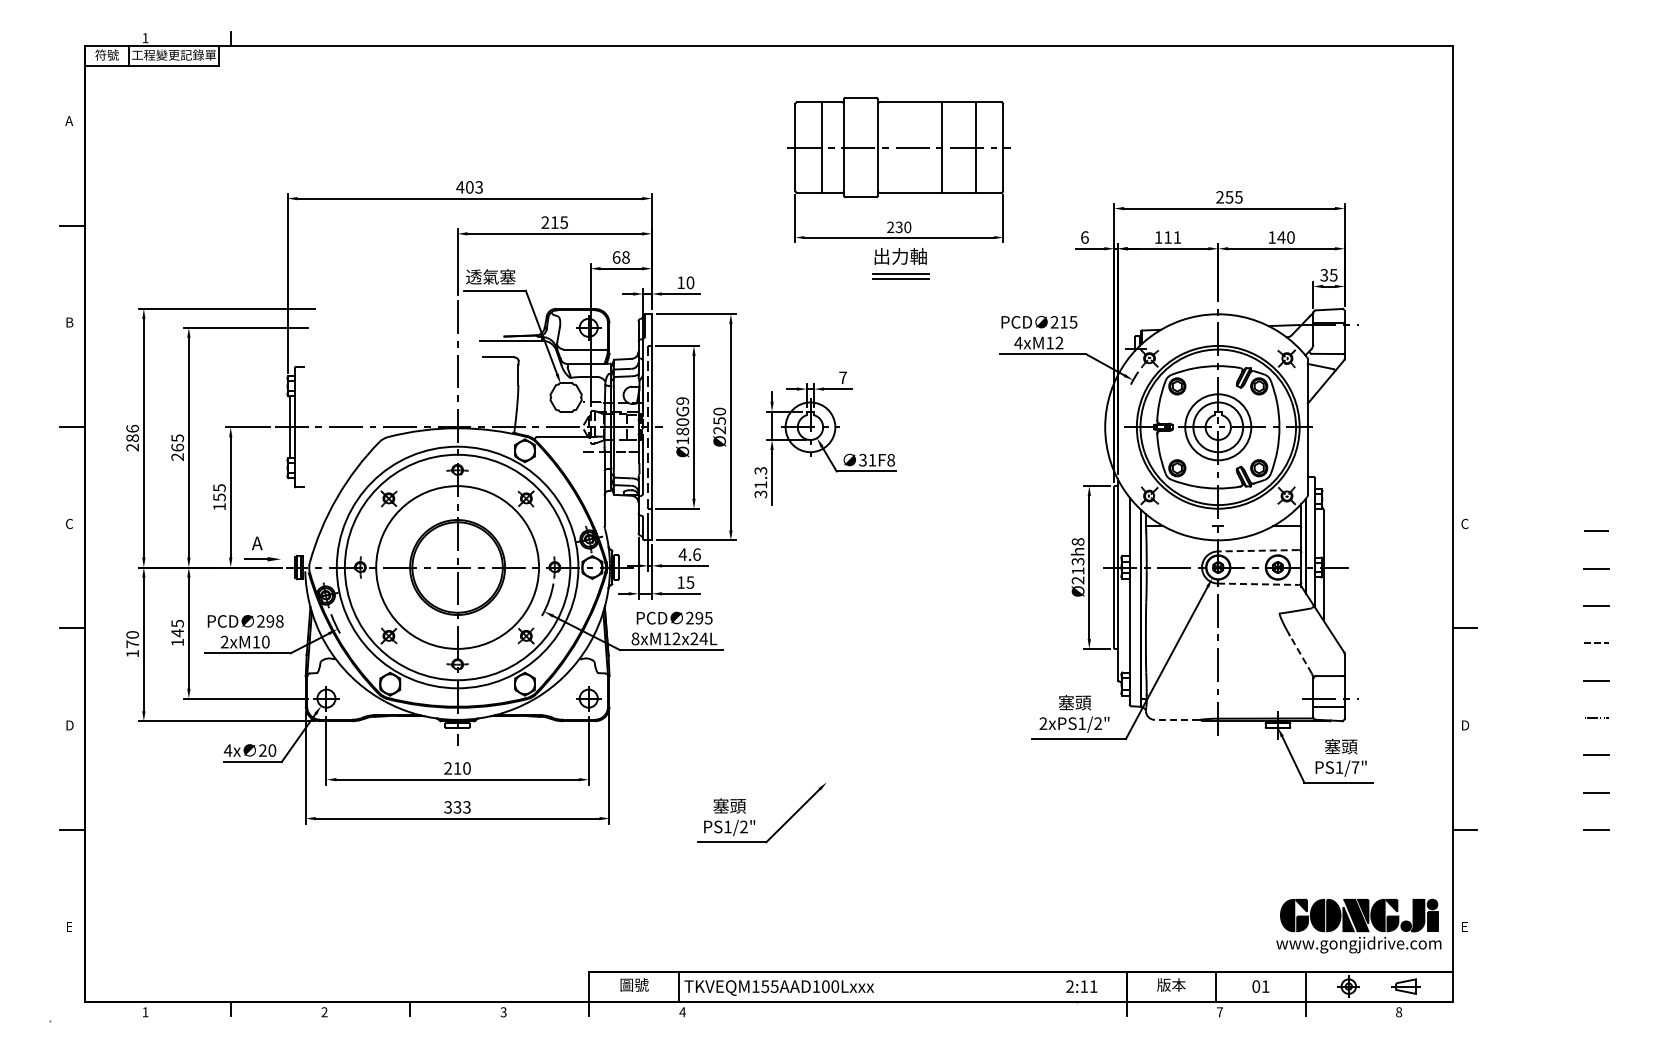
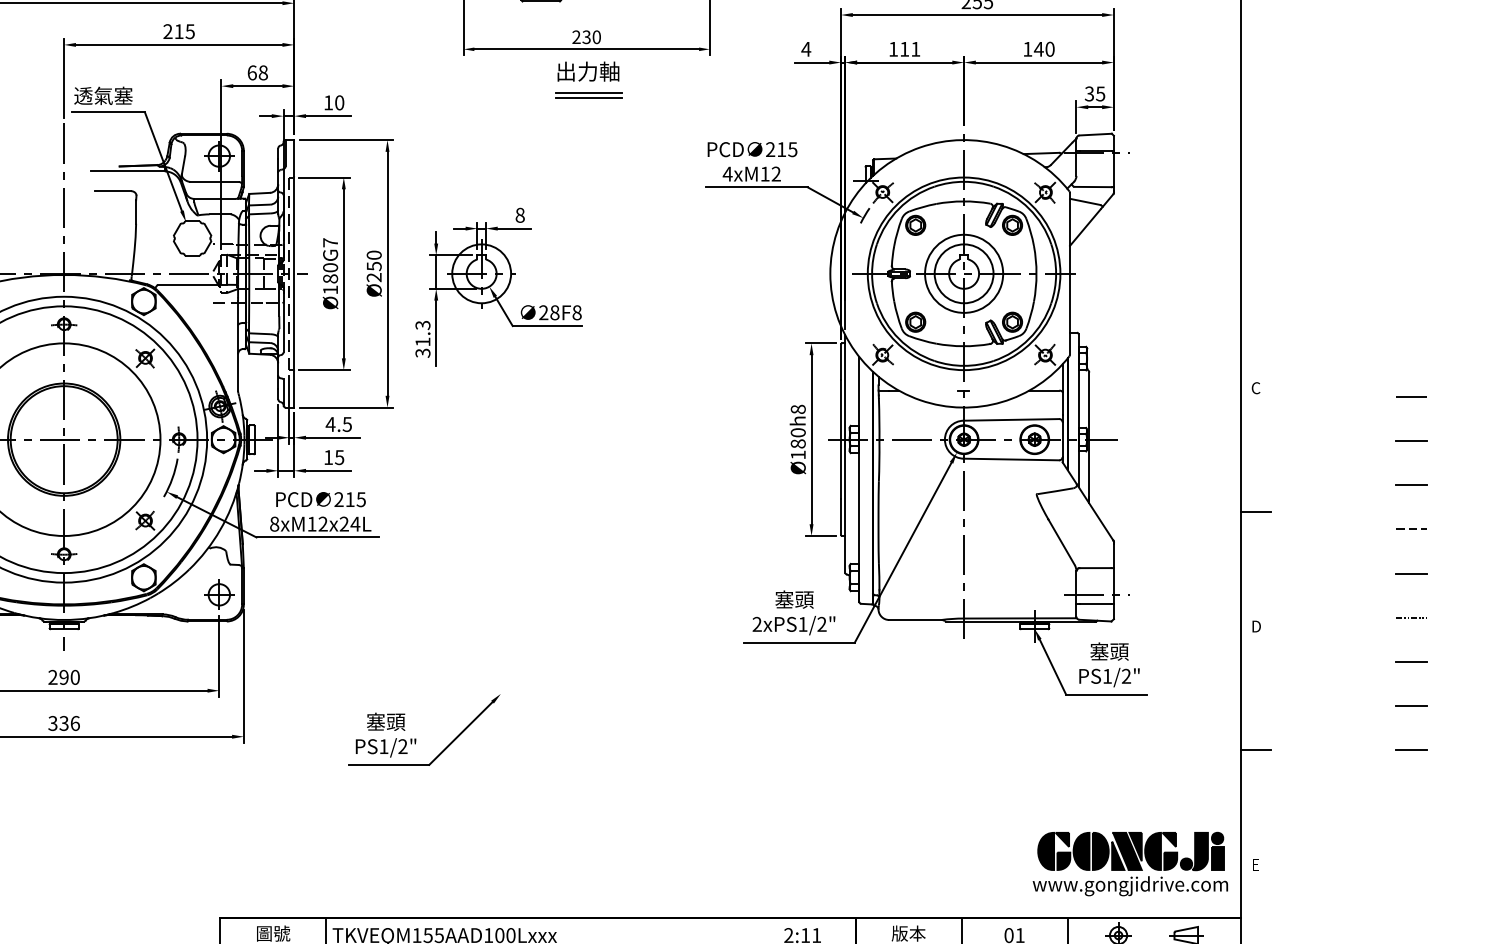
text: (1084, 237) -> (805, 49), 6 -> 4
text: (842, 377) -> (519, 214), 7 -> 8
text: (682, 400) -> (330, 242), Ø180G9 -> Ø180G7
text: (867, 459) -> (549, 311), 31F8 -> 28F8
line: (1257, 550) -> (1010, 419), dashed -> solid
text: (696, 554) -> (346, 424), 4.6 -> 4.5
text: (1077, 570) -> (797, 443), Ø213h8 -> Ø180h8
line: (1258, 584) -> (1011, 459), dashed -> solid
text: (699, 617) -> (350, 498), 295 -> 215
line: (1300, 653) -> (1061, 541), dashed -> solid
line: (1176, 719) -> (914, 619), dashed -> solid
text: (1355, 767) -> (1126, 676), PS1/7" -> PS1/2"
text: (457, 768) -> (64, 677), 210 -> 290
text: (466, 807) -> (74, 723), 333 -> 336

